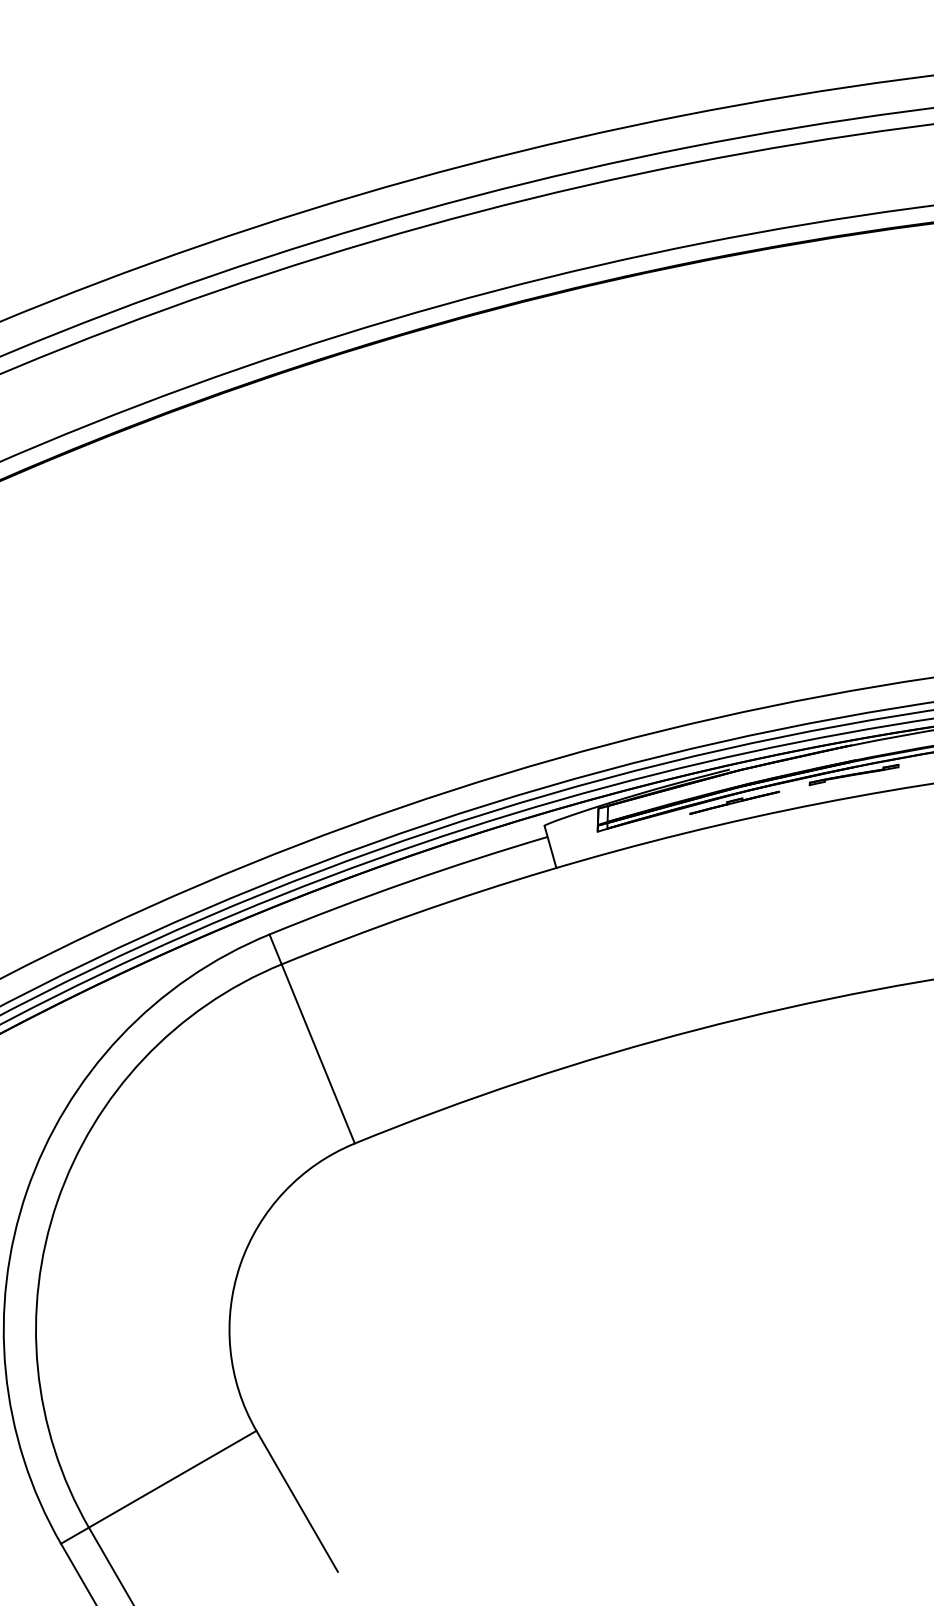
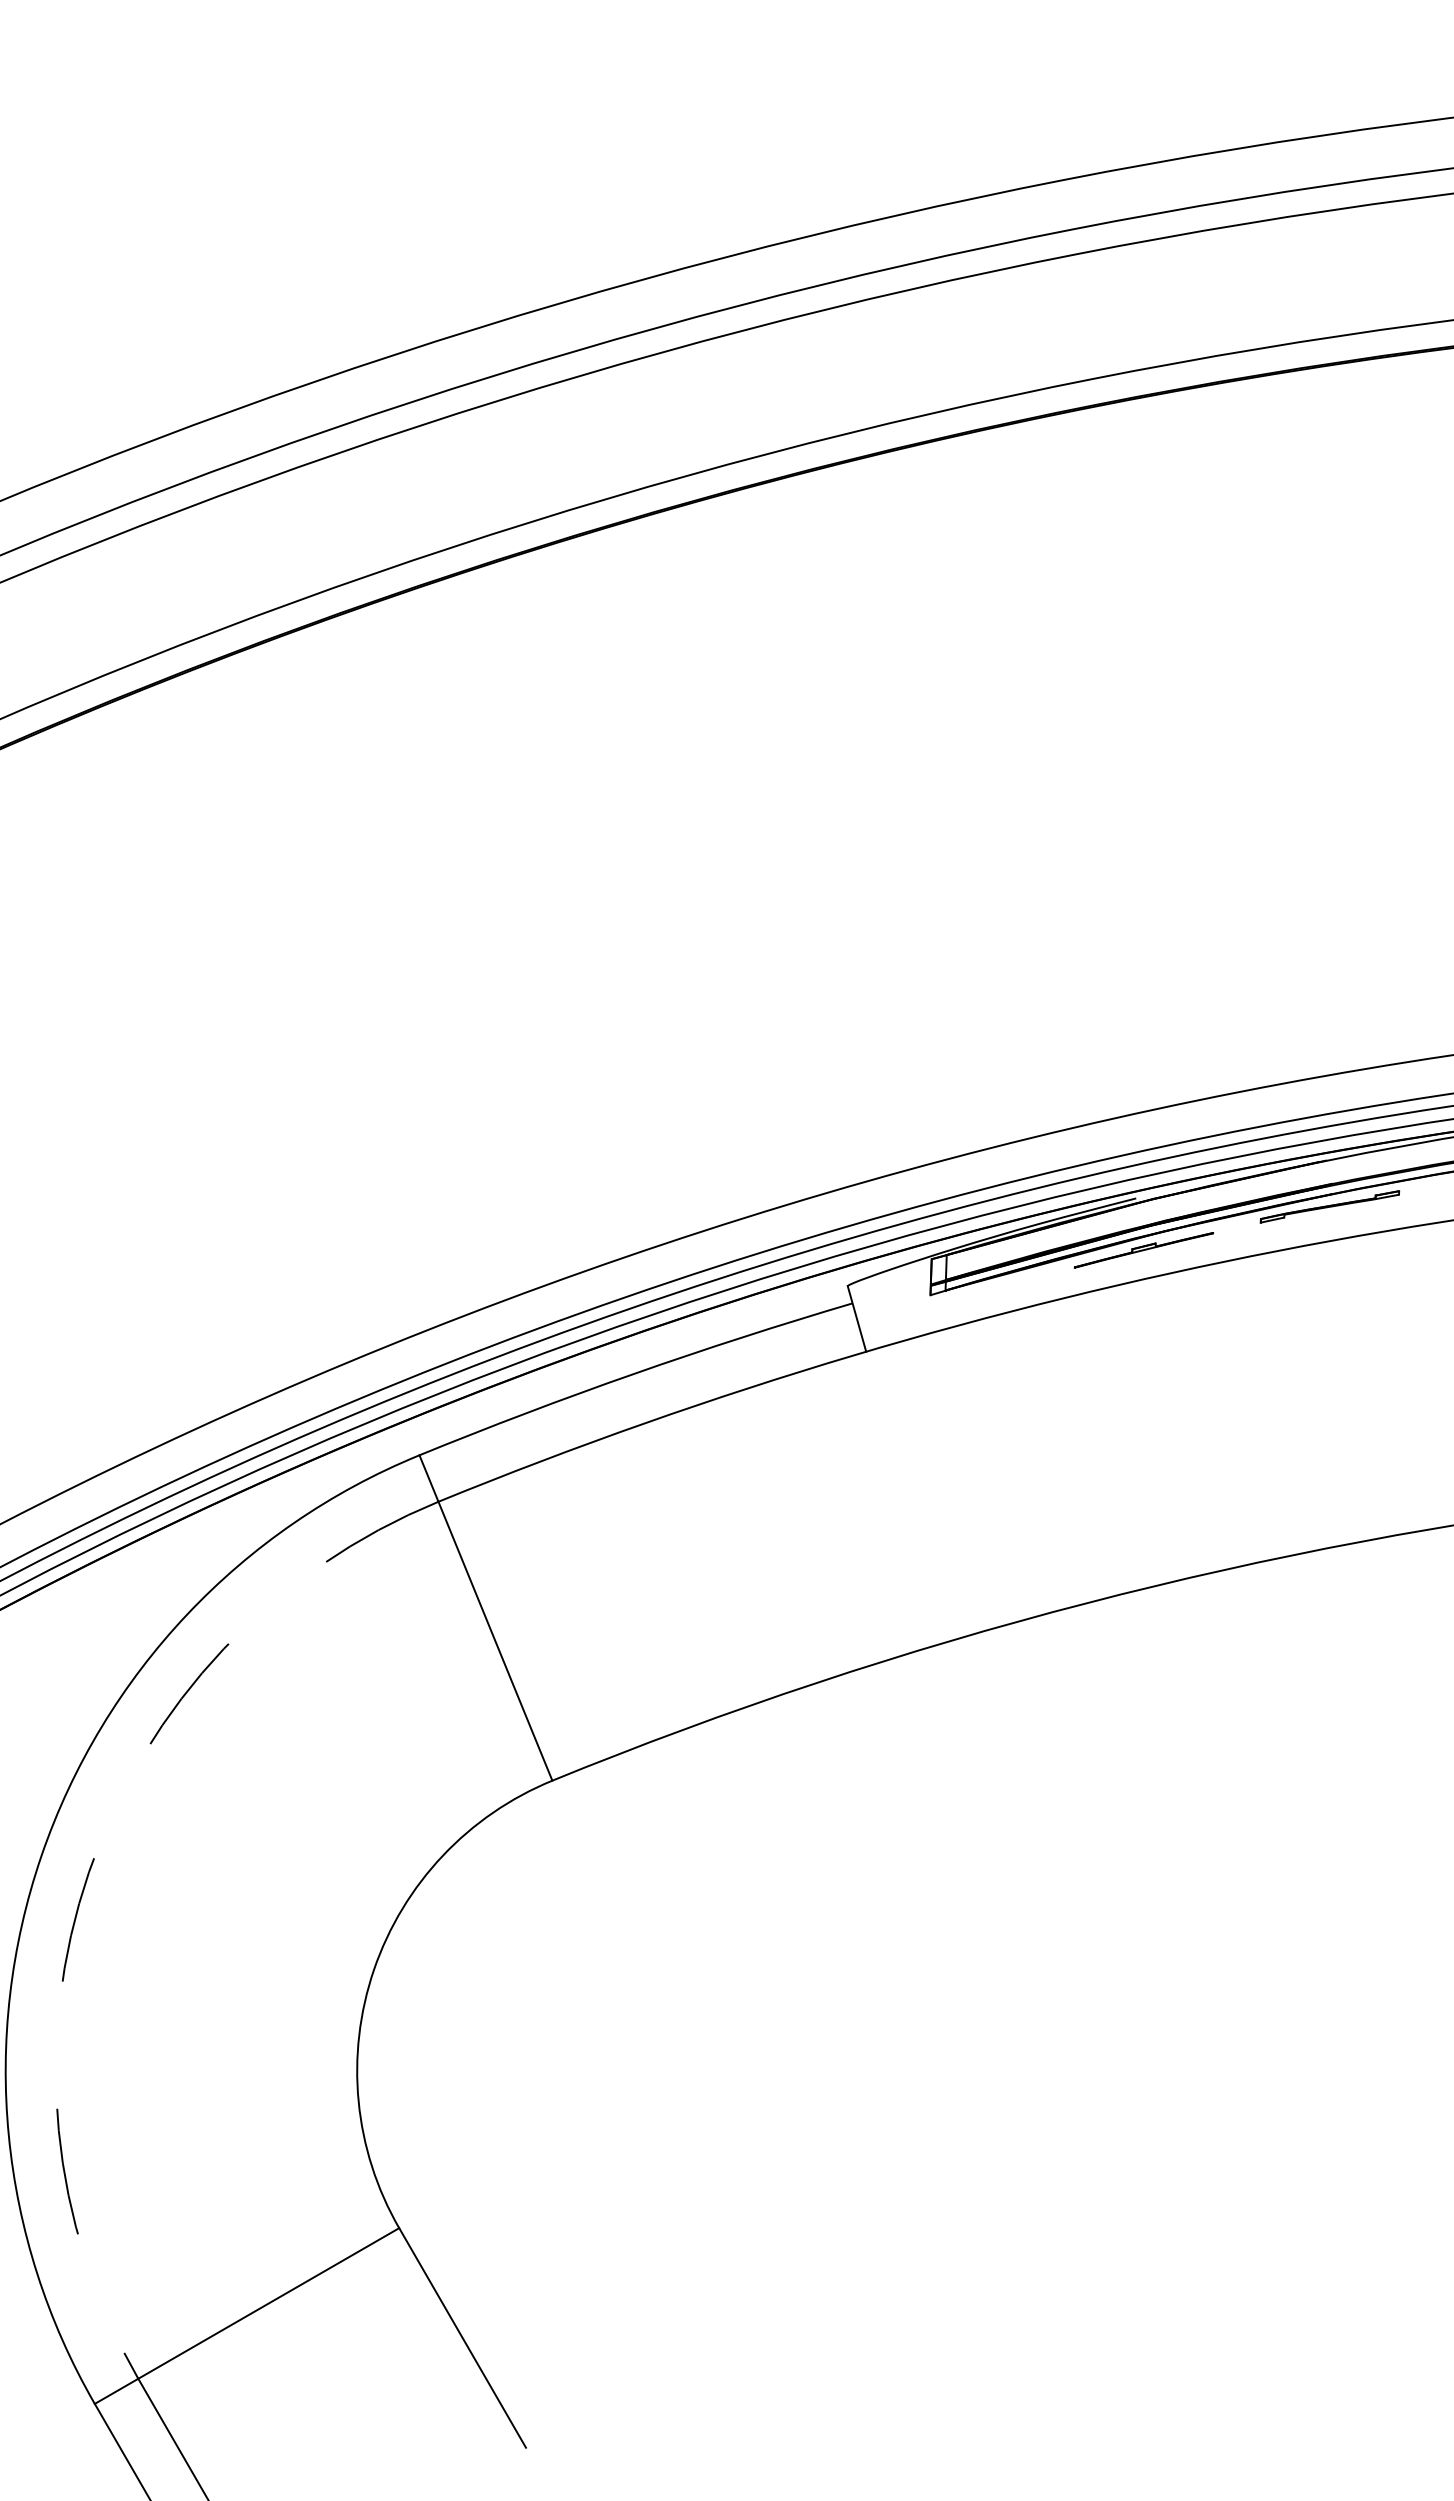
arc: (57, 1202) -> (89, 1872), solid -> dashed

